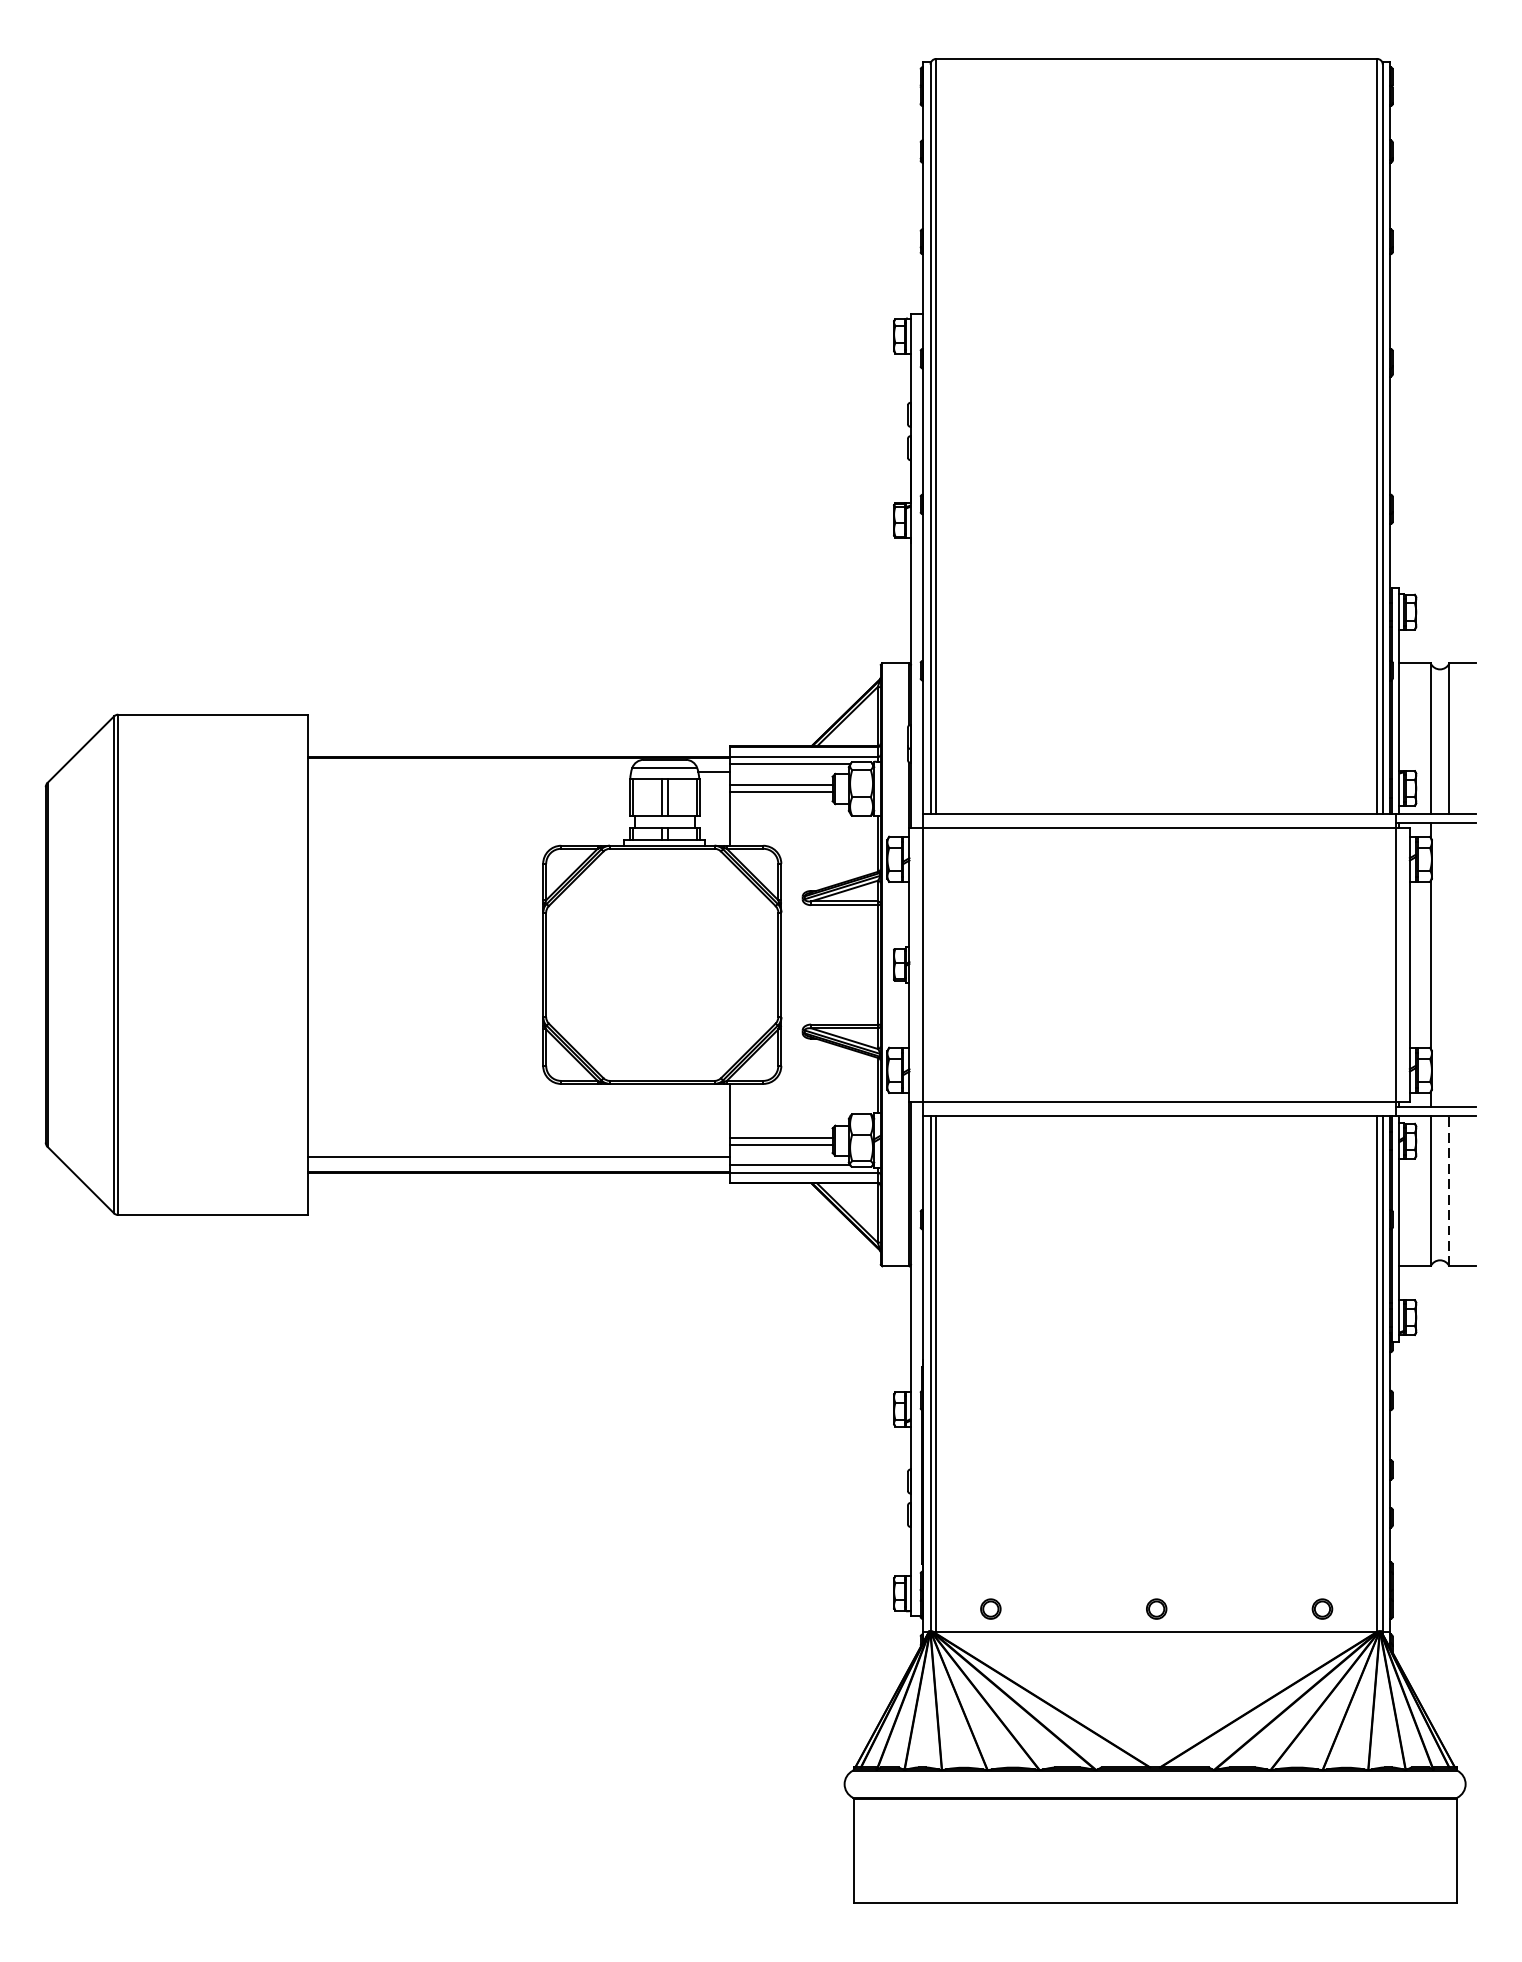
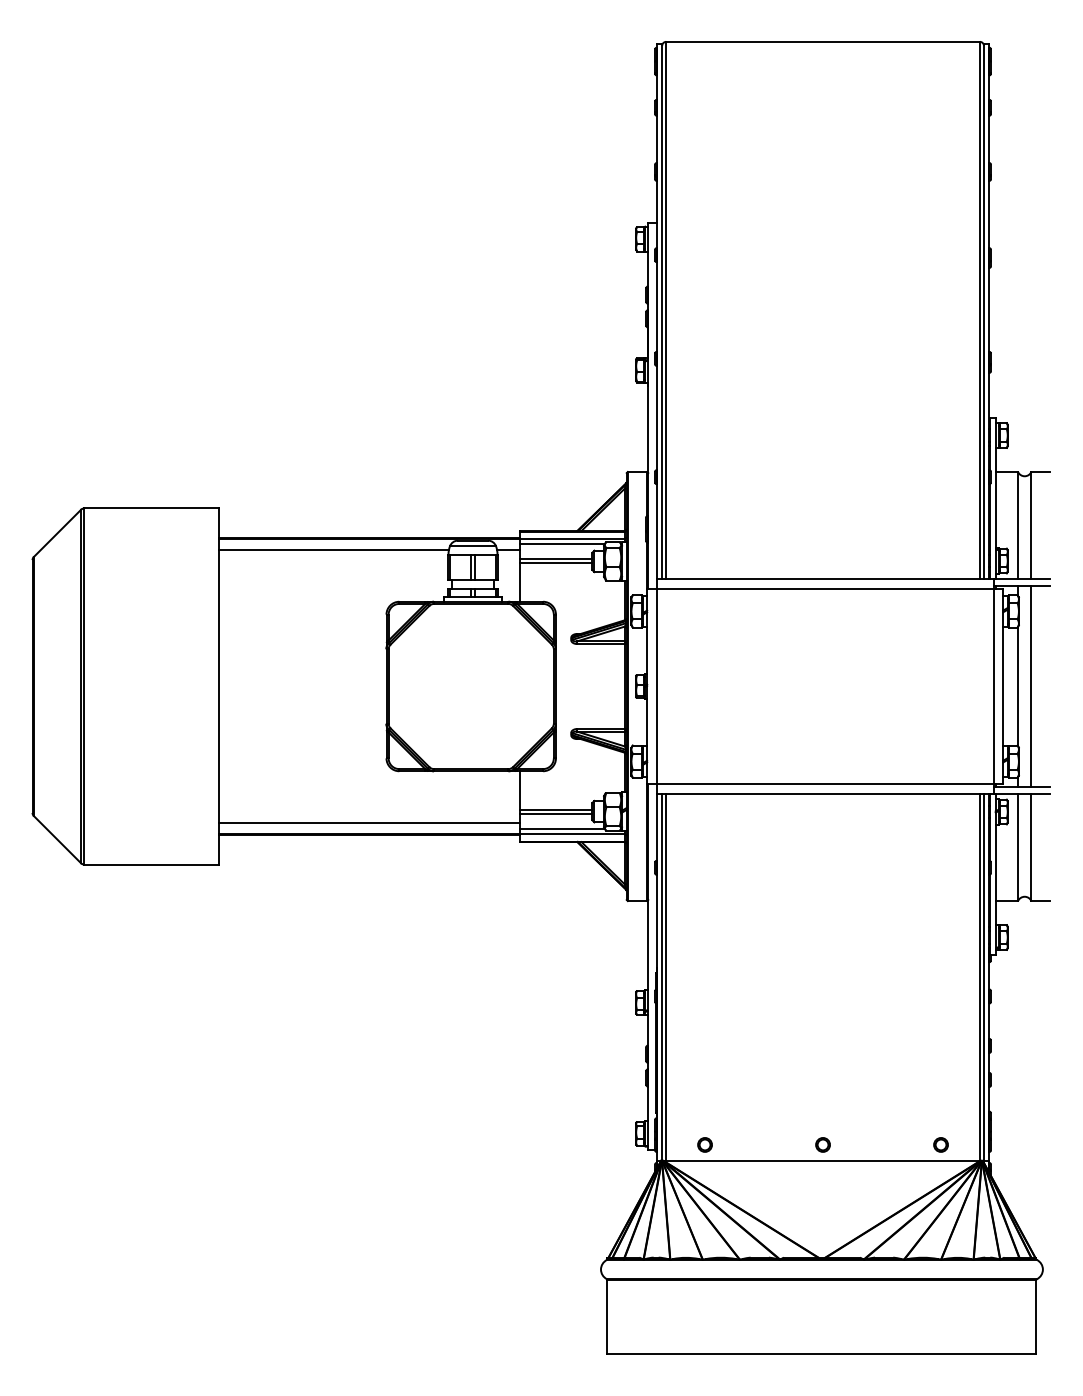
line: (470, 772) -> (334, 549), added
line: (1449, 964) -> (1031, 686), added
line: (1449, 1191) -> (1031, 847), dashed -> solid

